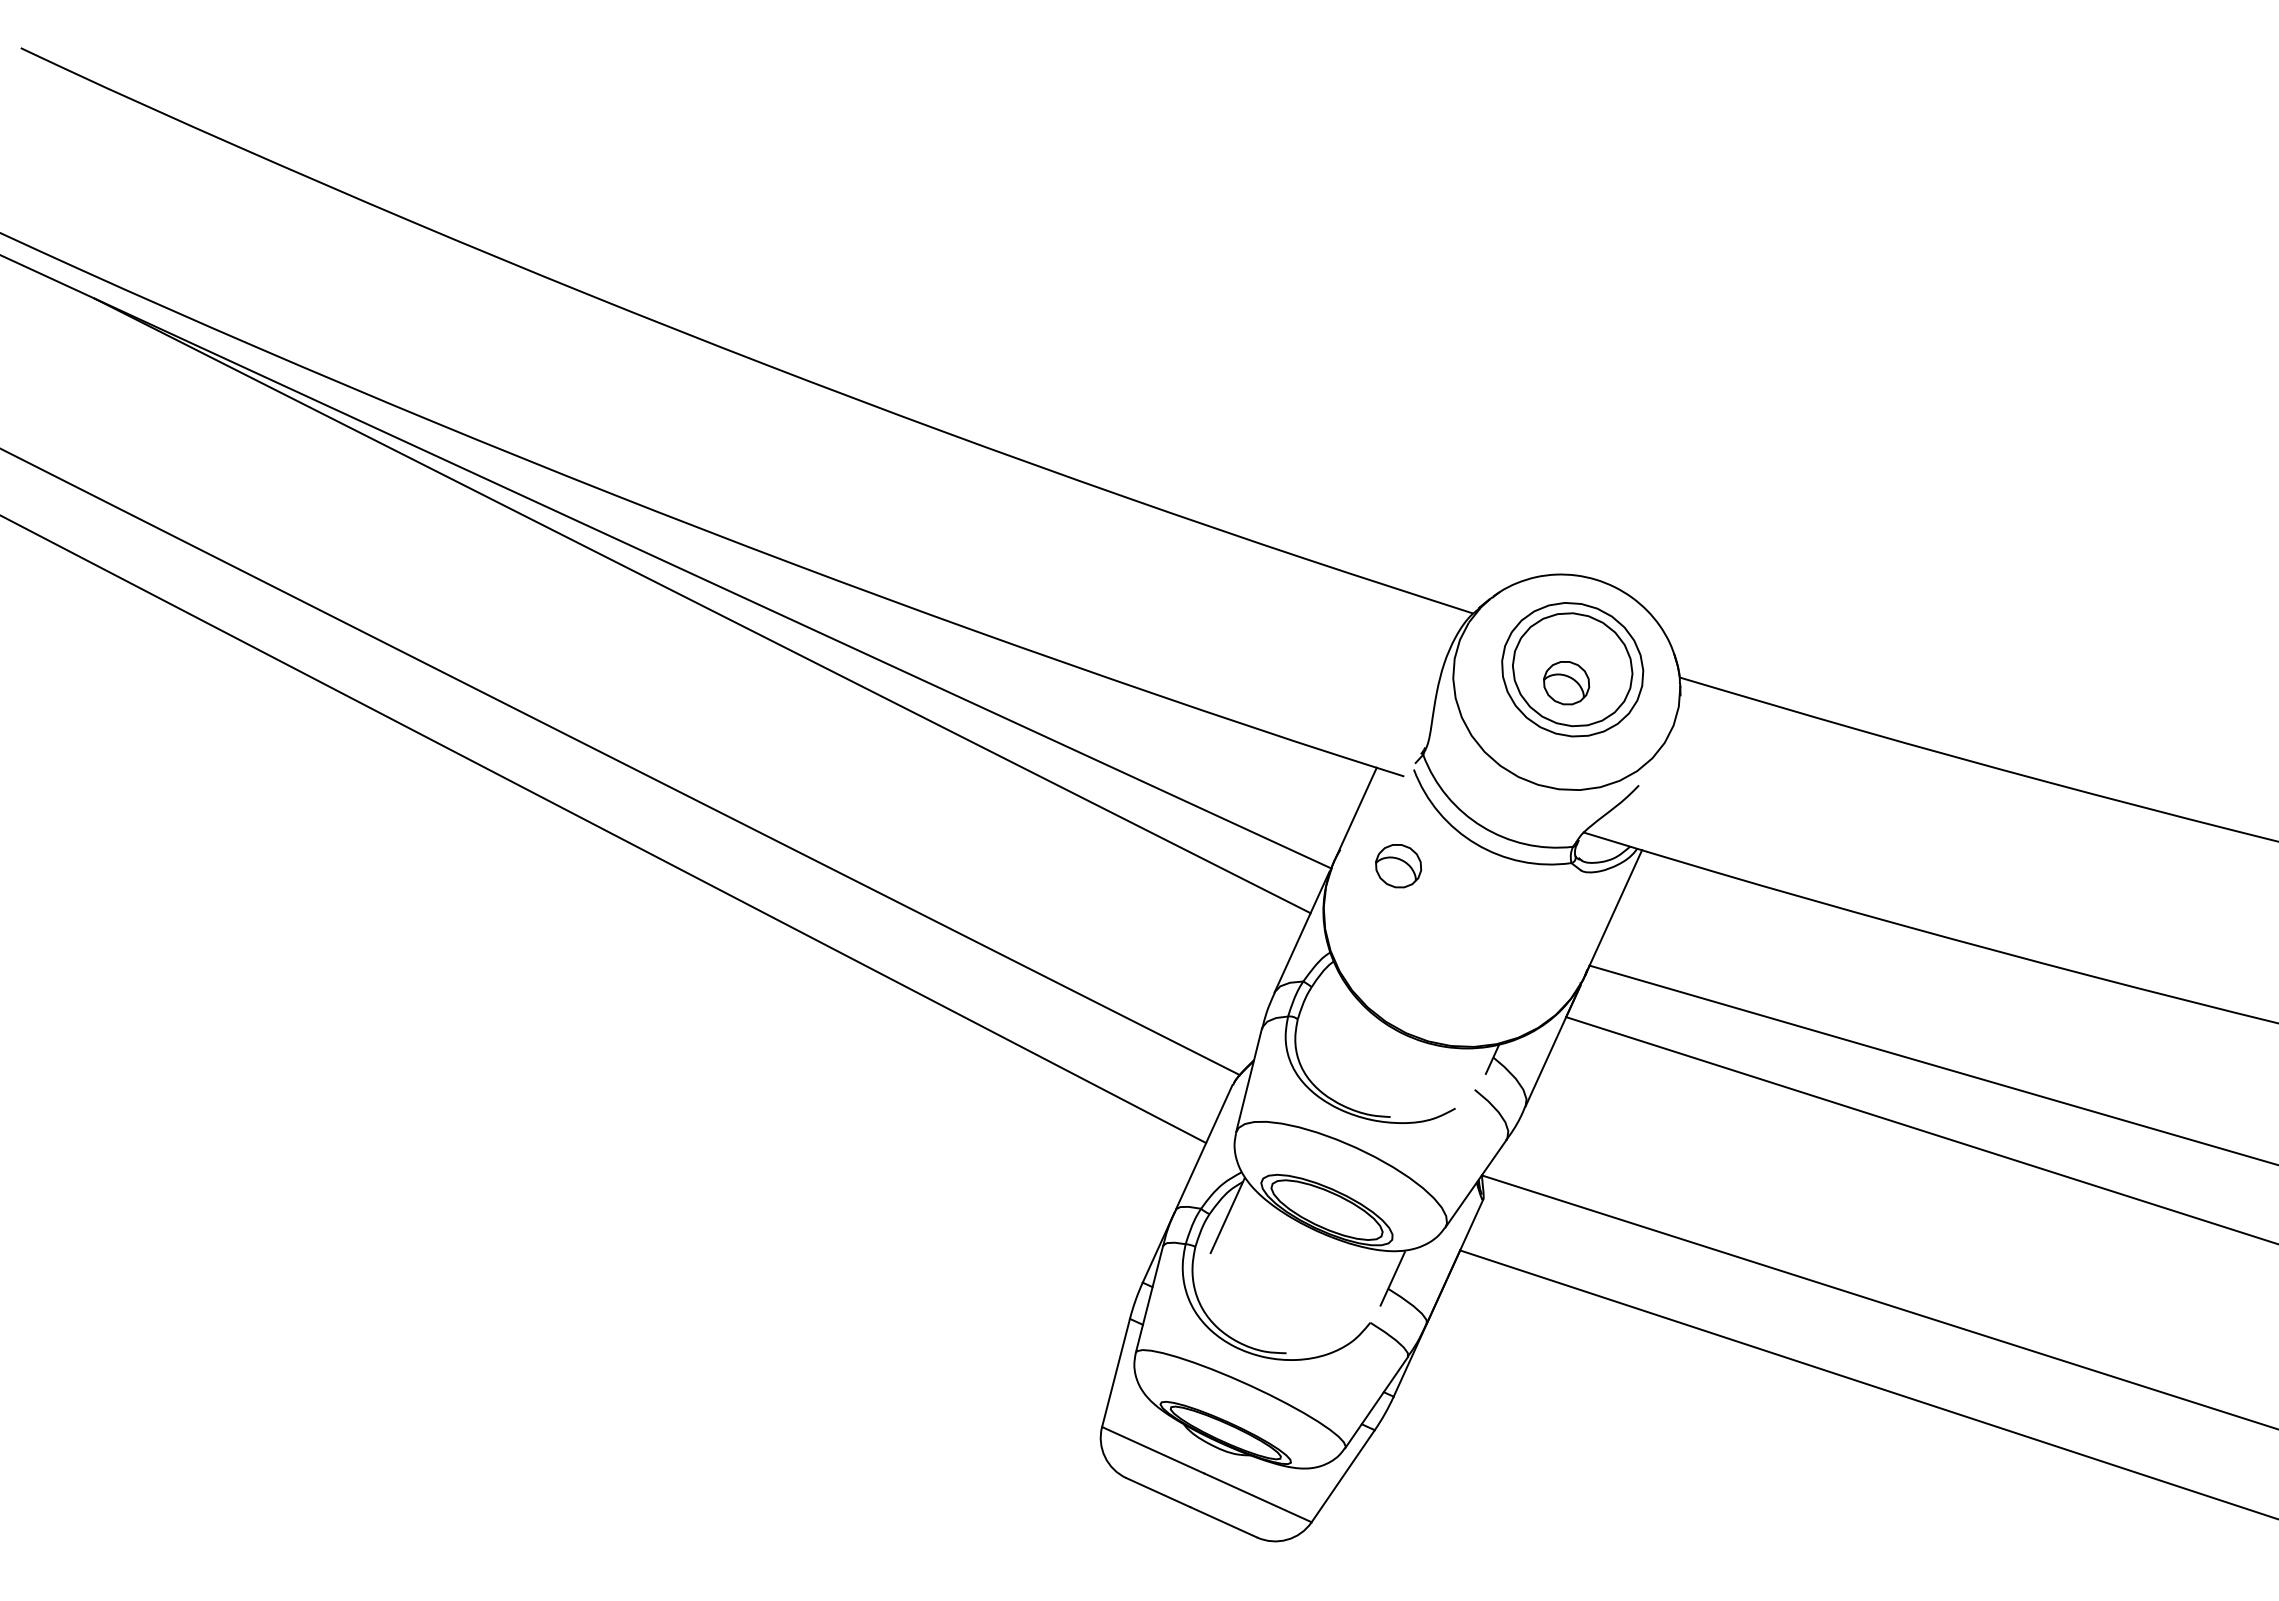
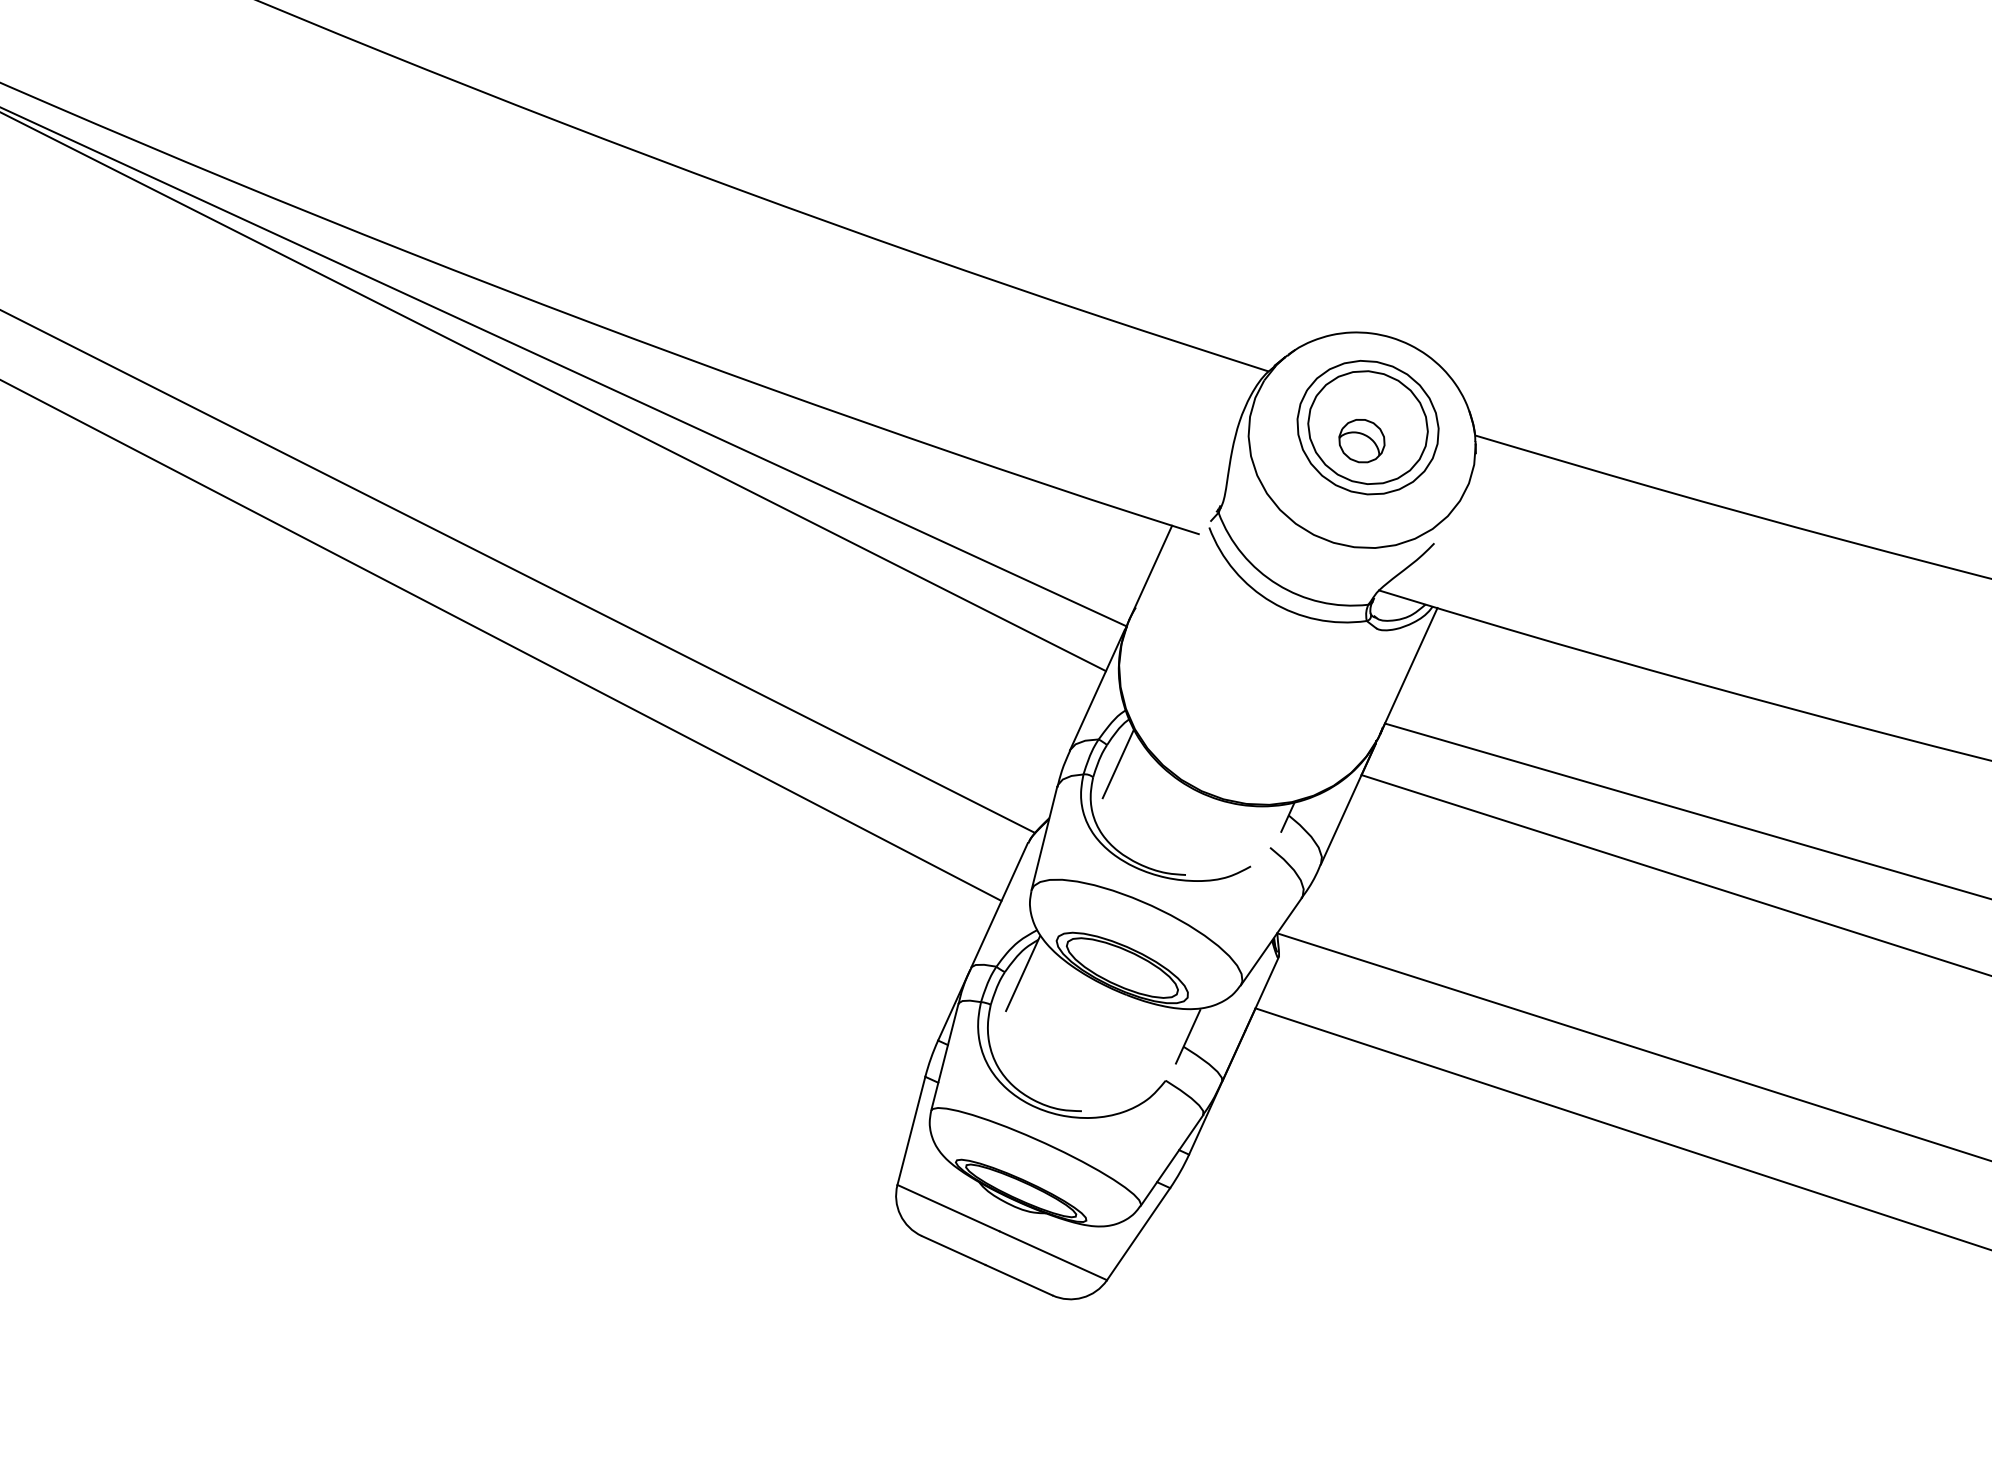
part: (1398, 866) -> (1193, 624), removed
line: (1322, 1006) -> (1117, 764), added

